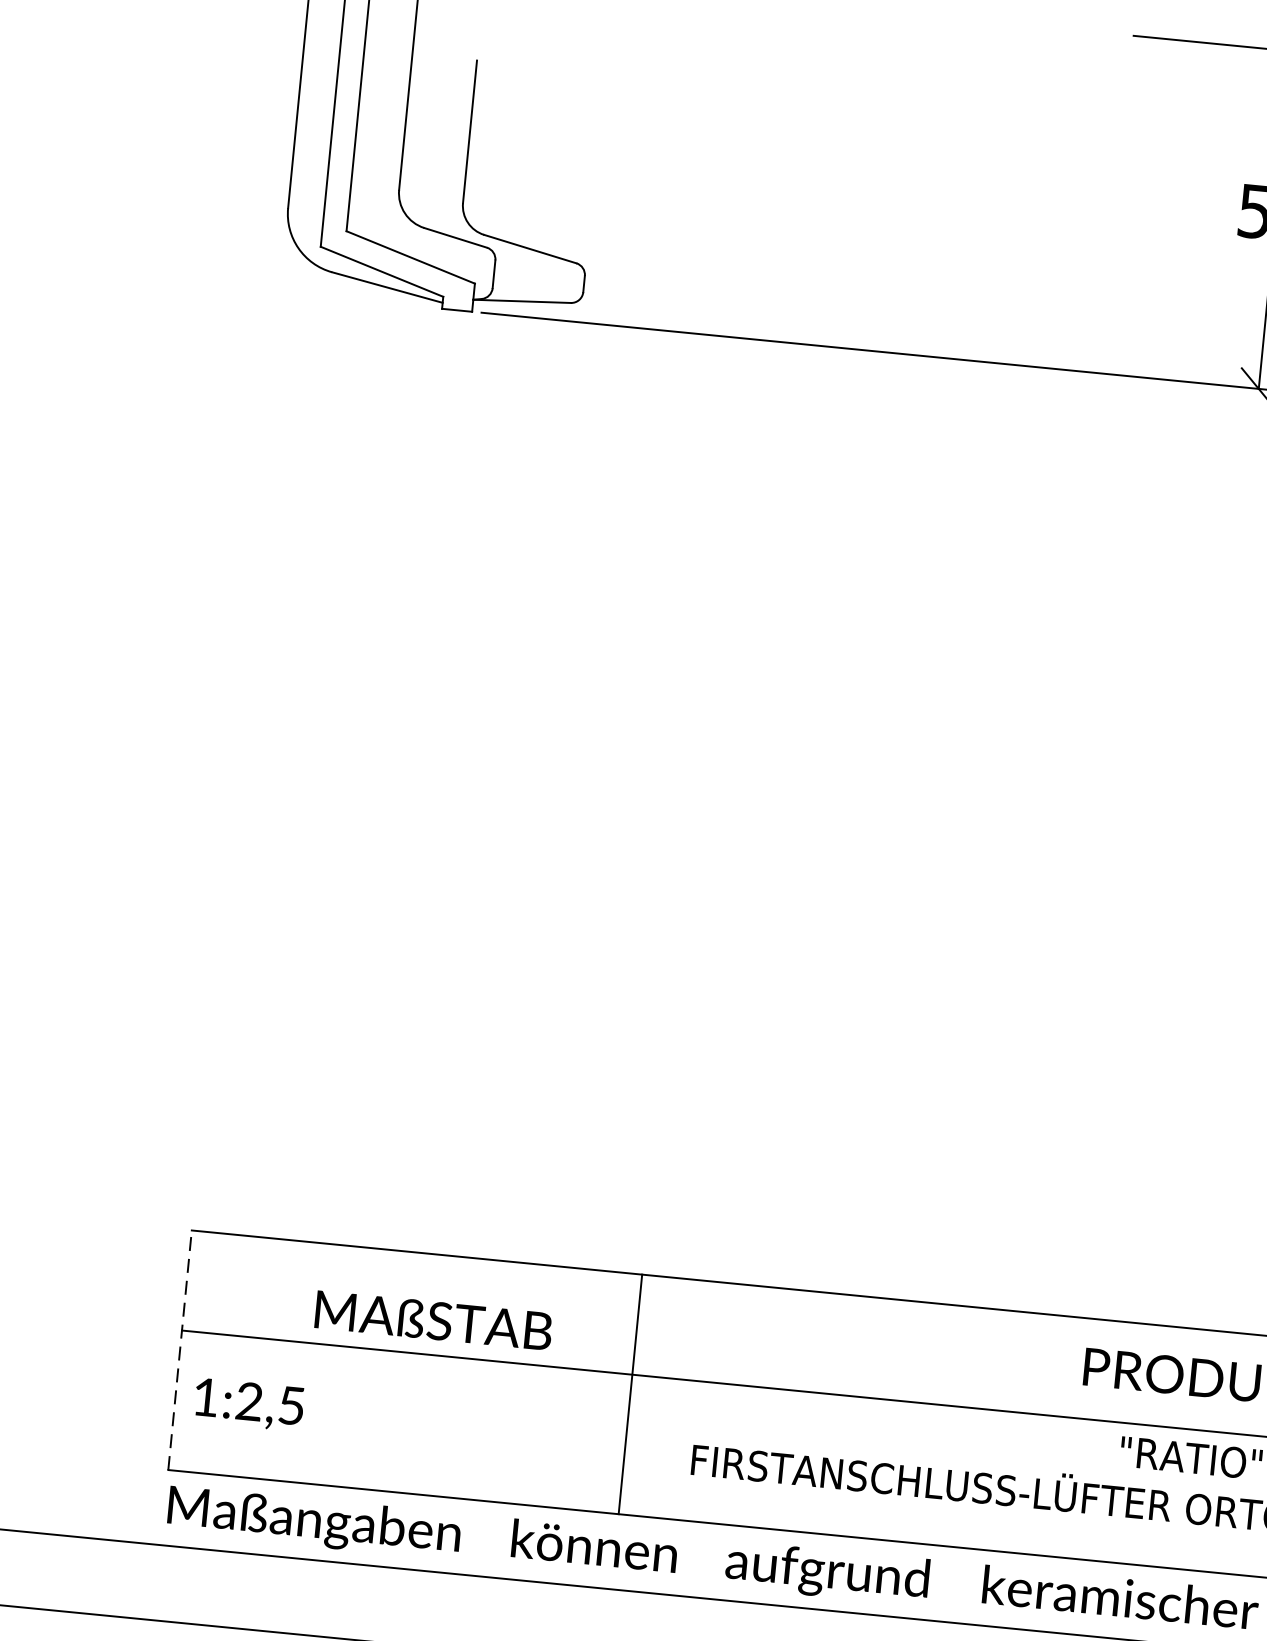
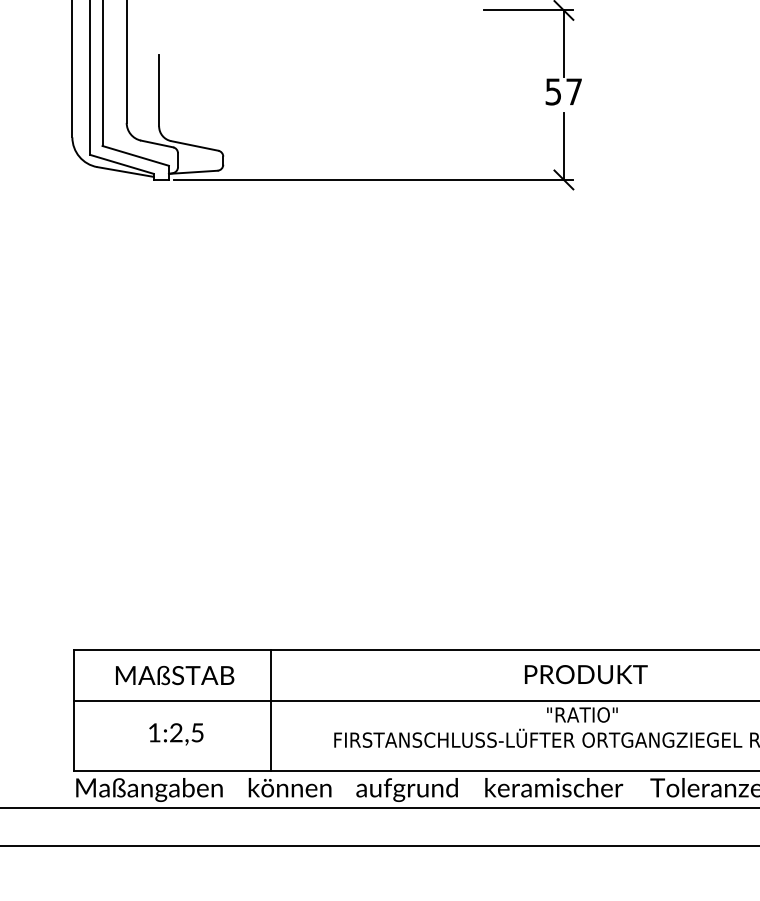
text: (434, 1320) -> (175, 675), moved
line: (180, 1350) -> (74, 710), dashed -> solid
line: (630, 1394) -> (271, 710), moved
text: (249, 1405) -> (176, 734), moved

